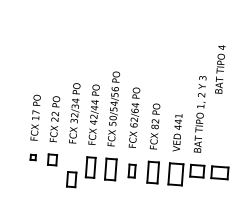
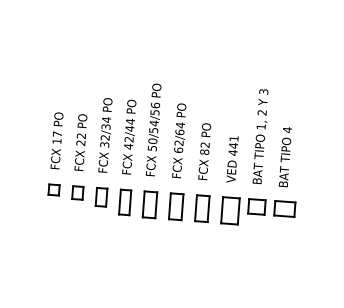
text: (219, 69) -> (284, 157), moved
part: (32, 157) -> (53, 189), size x1.67
part: (132, 170) -> (176, 206), size x1.67
part: (71, 179) -> (101, 197), moved

